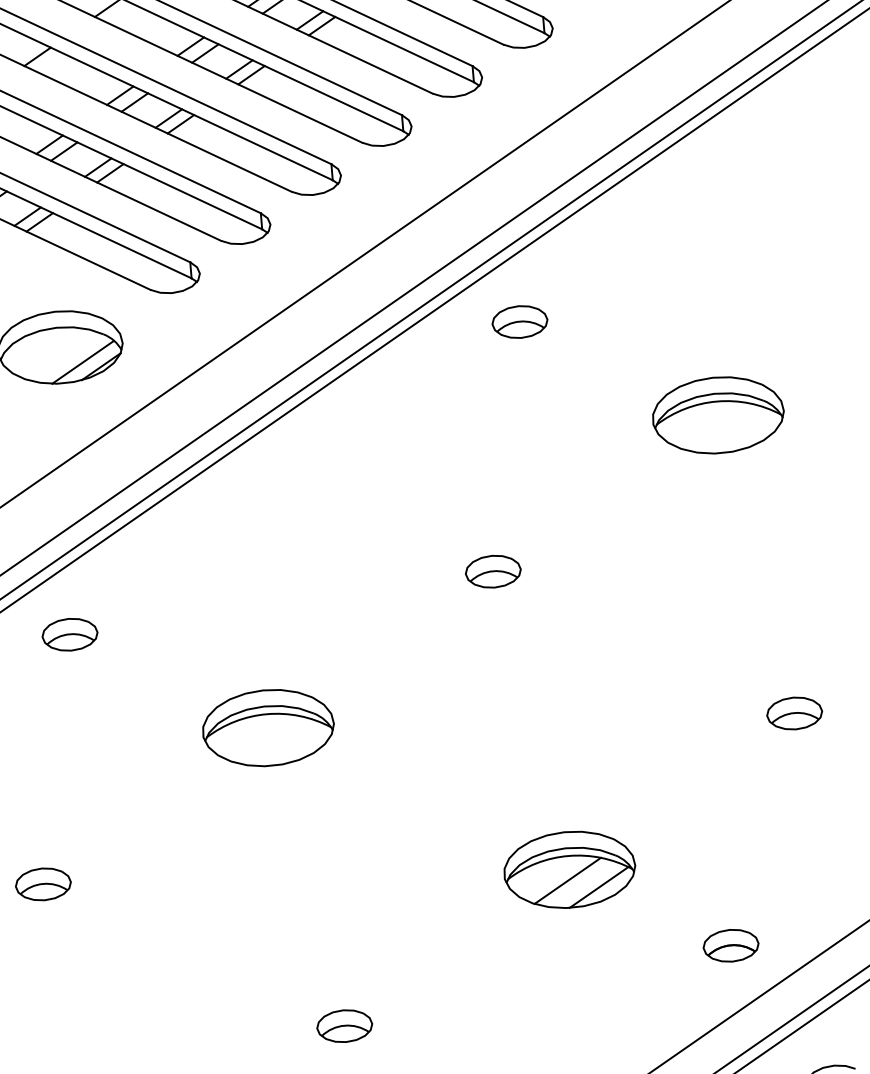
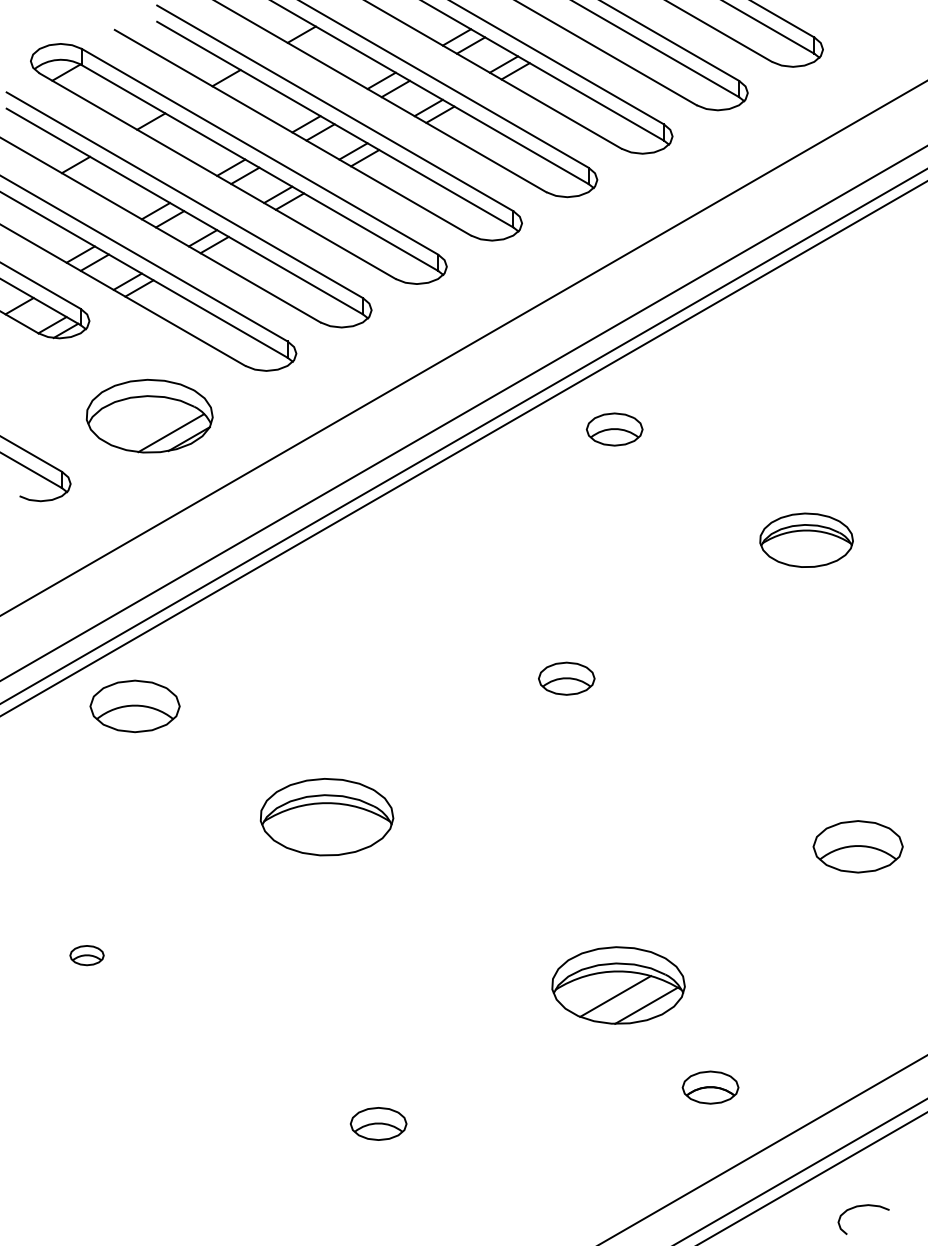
part: (718, 415) -> (806, 540), size x0.7
part: (69, 634) -> (134, 706), size x1.6
part: (794, 713) -> (858, 847), size x1.6
part: (42, 884) -> (86, 955), size x0.6
part: (730, 945) -> (710, 1087), moved

